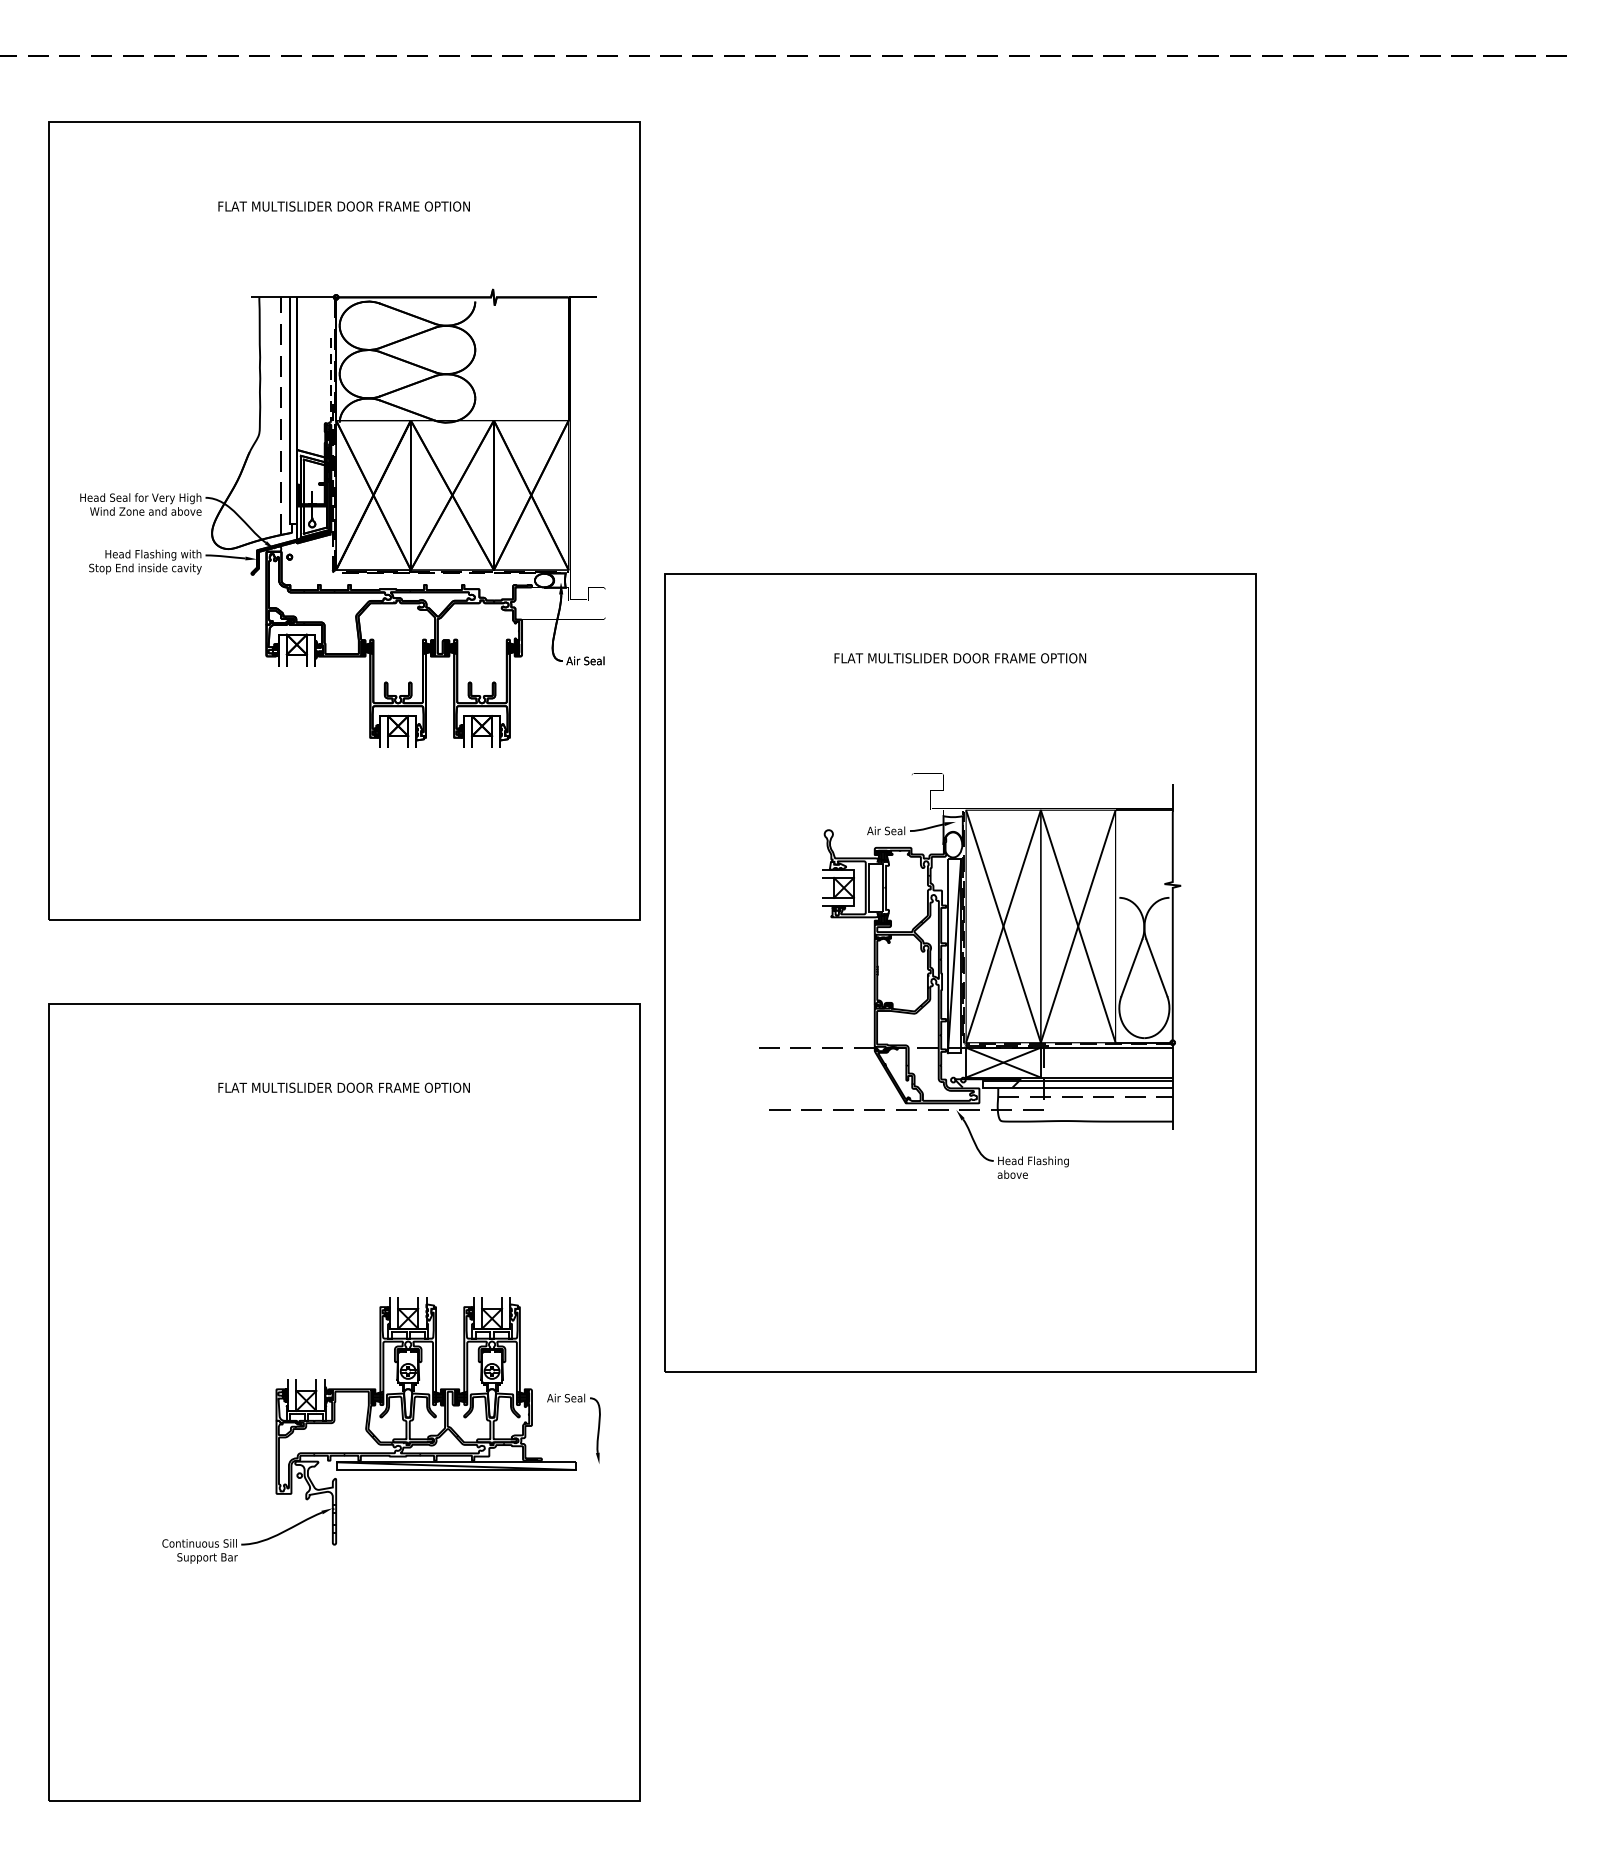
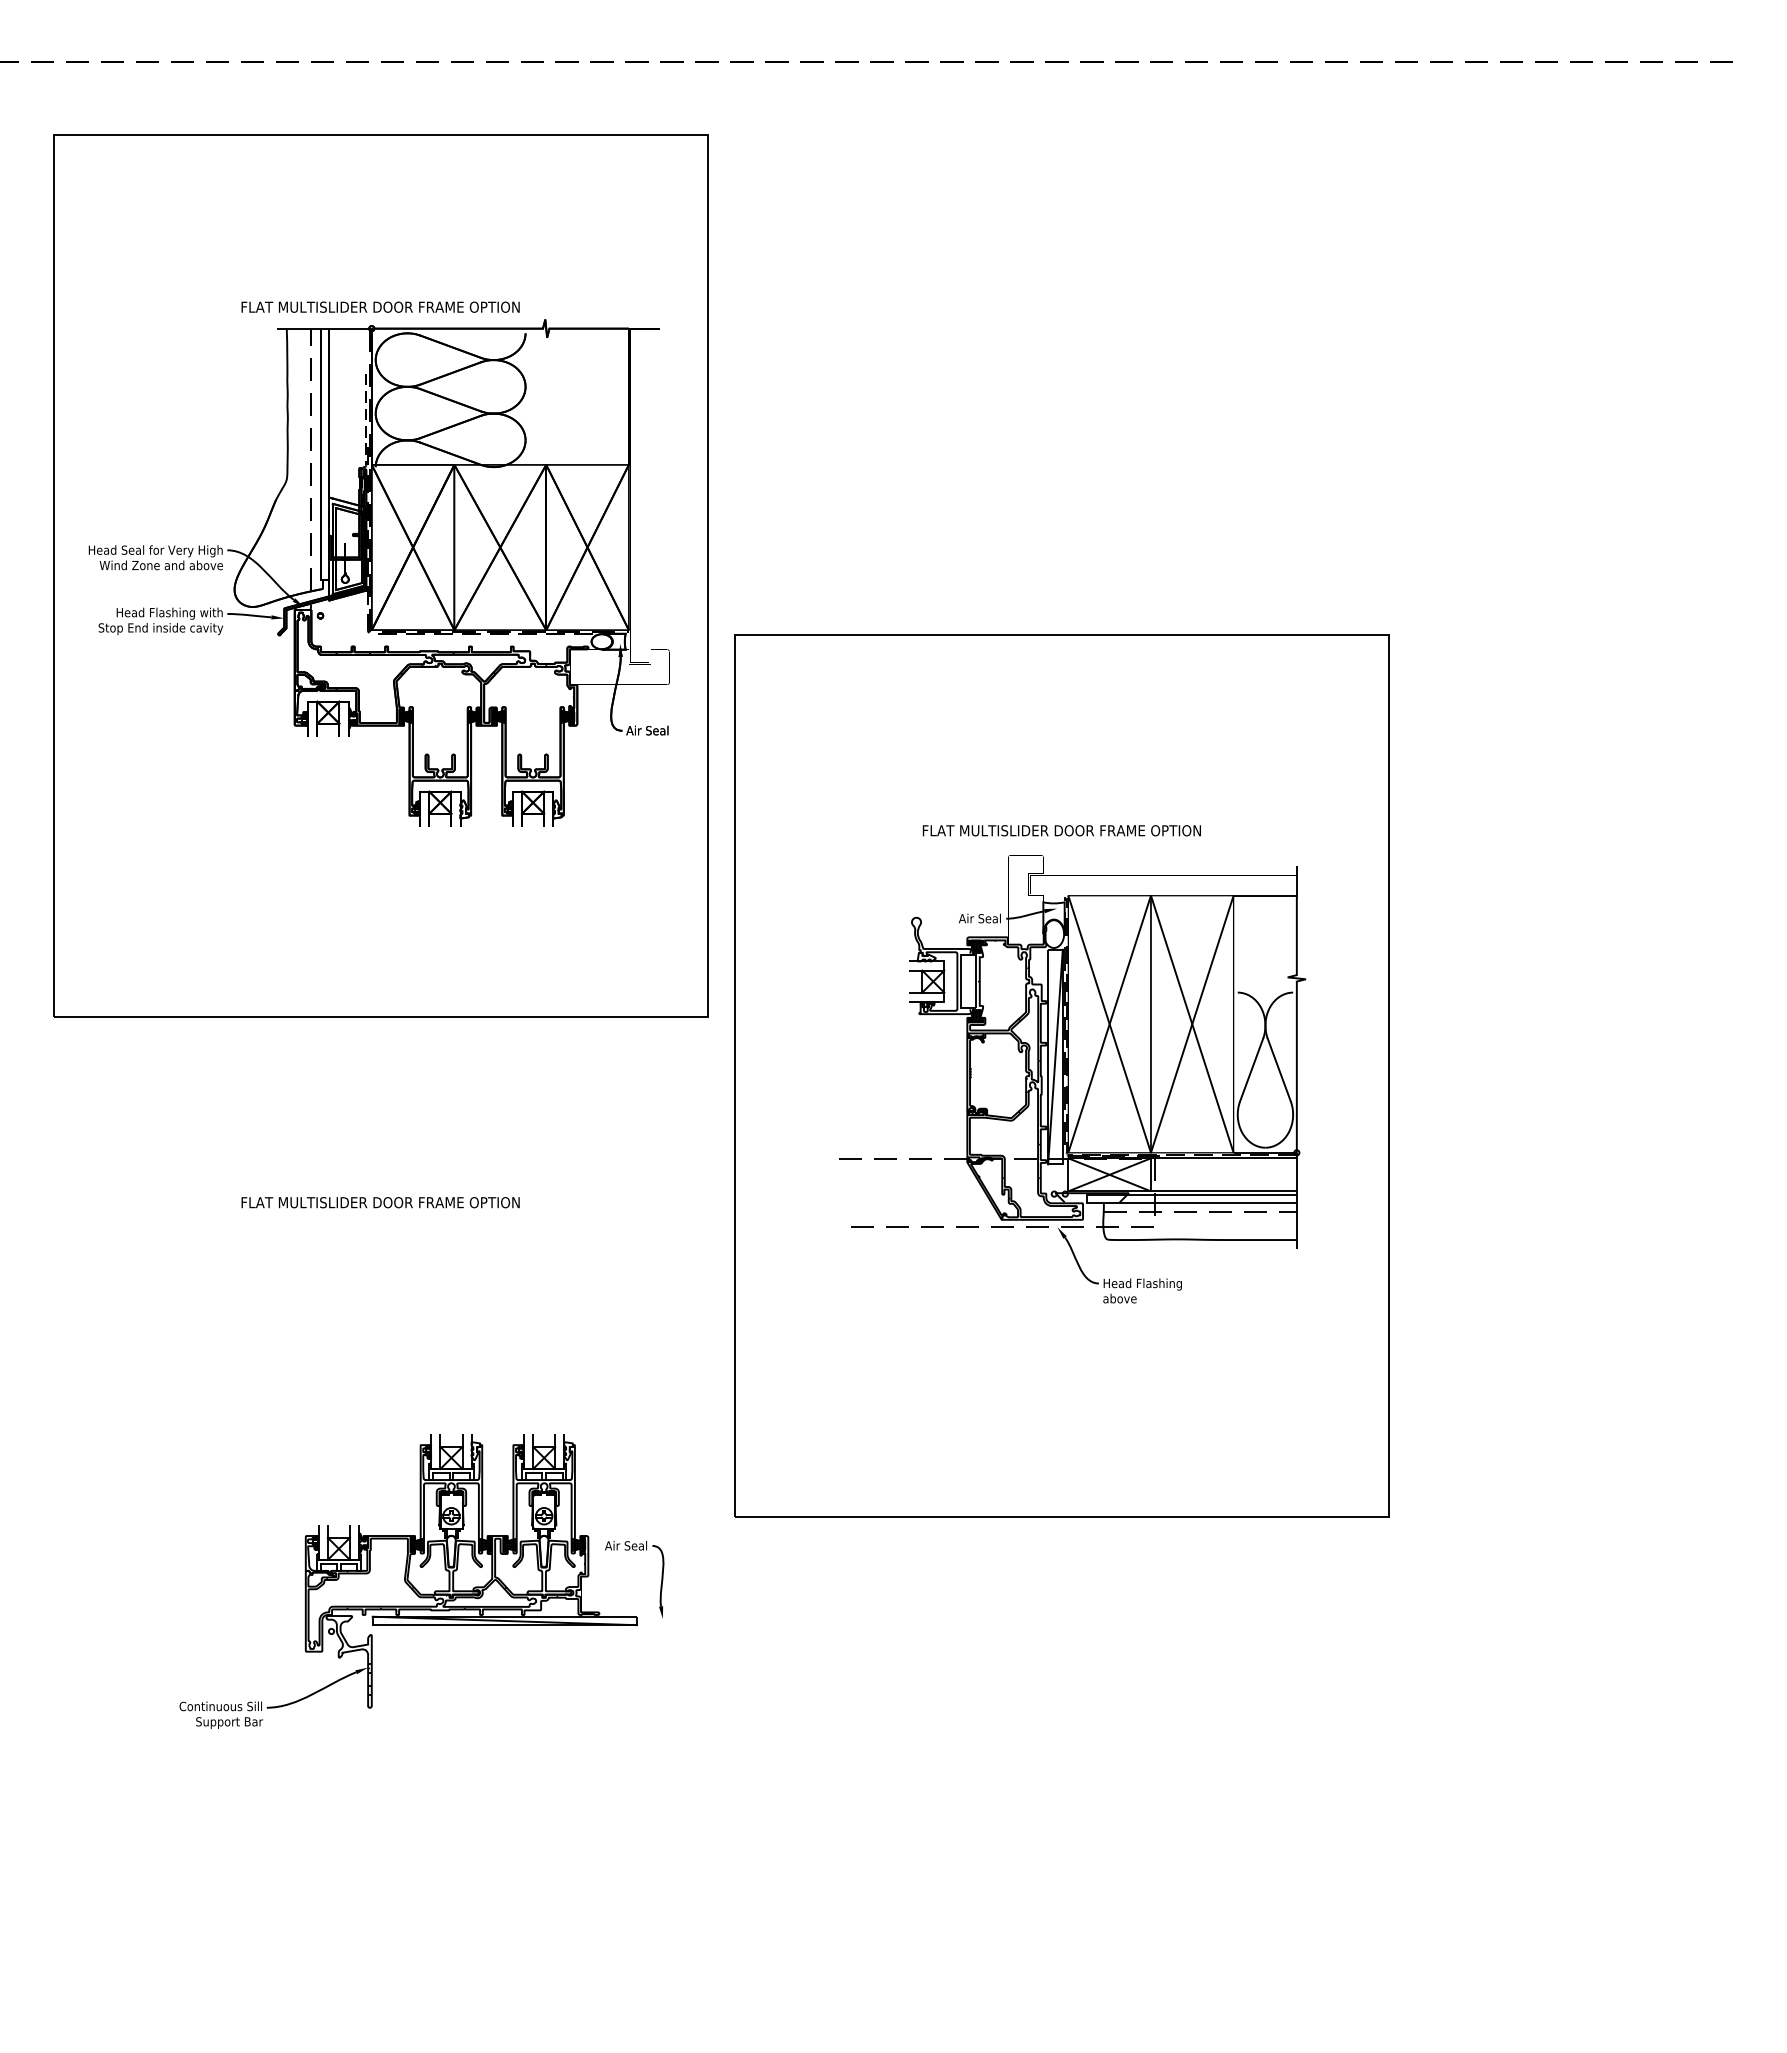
text: (344, 205) -> (380, 306), moved
text: (959, 658) -> (1061, 830), moved
part: (344, 1401) -> (380, 1549), removed

